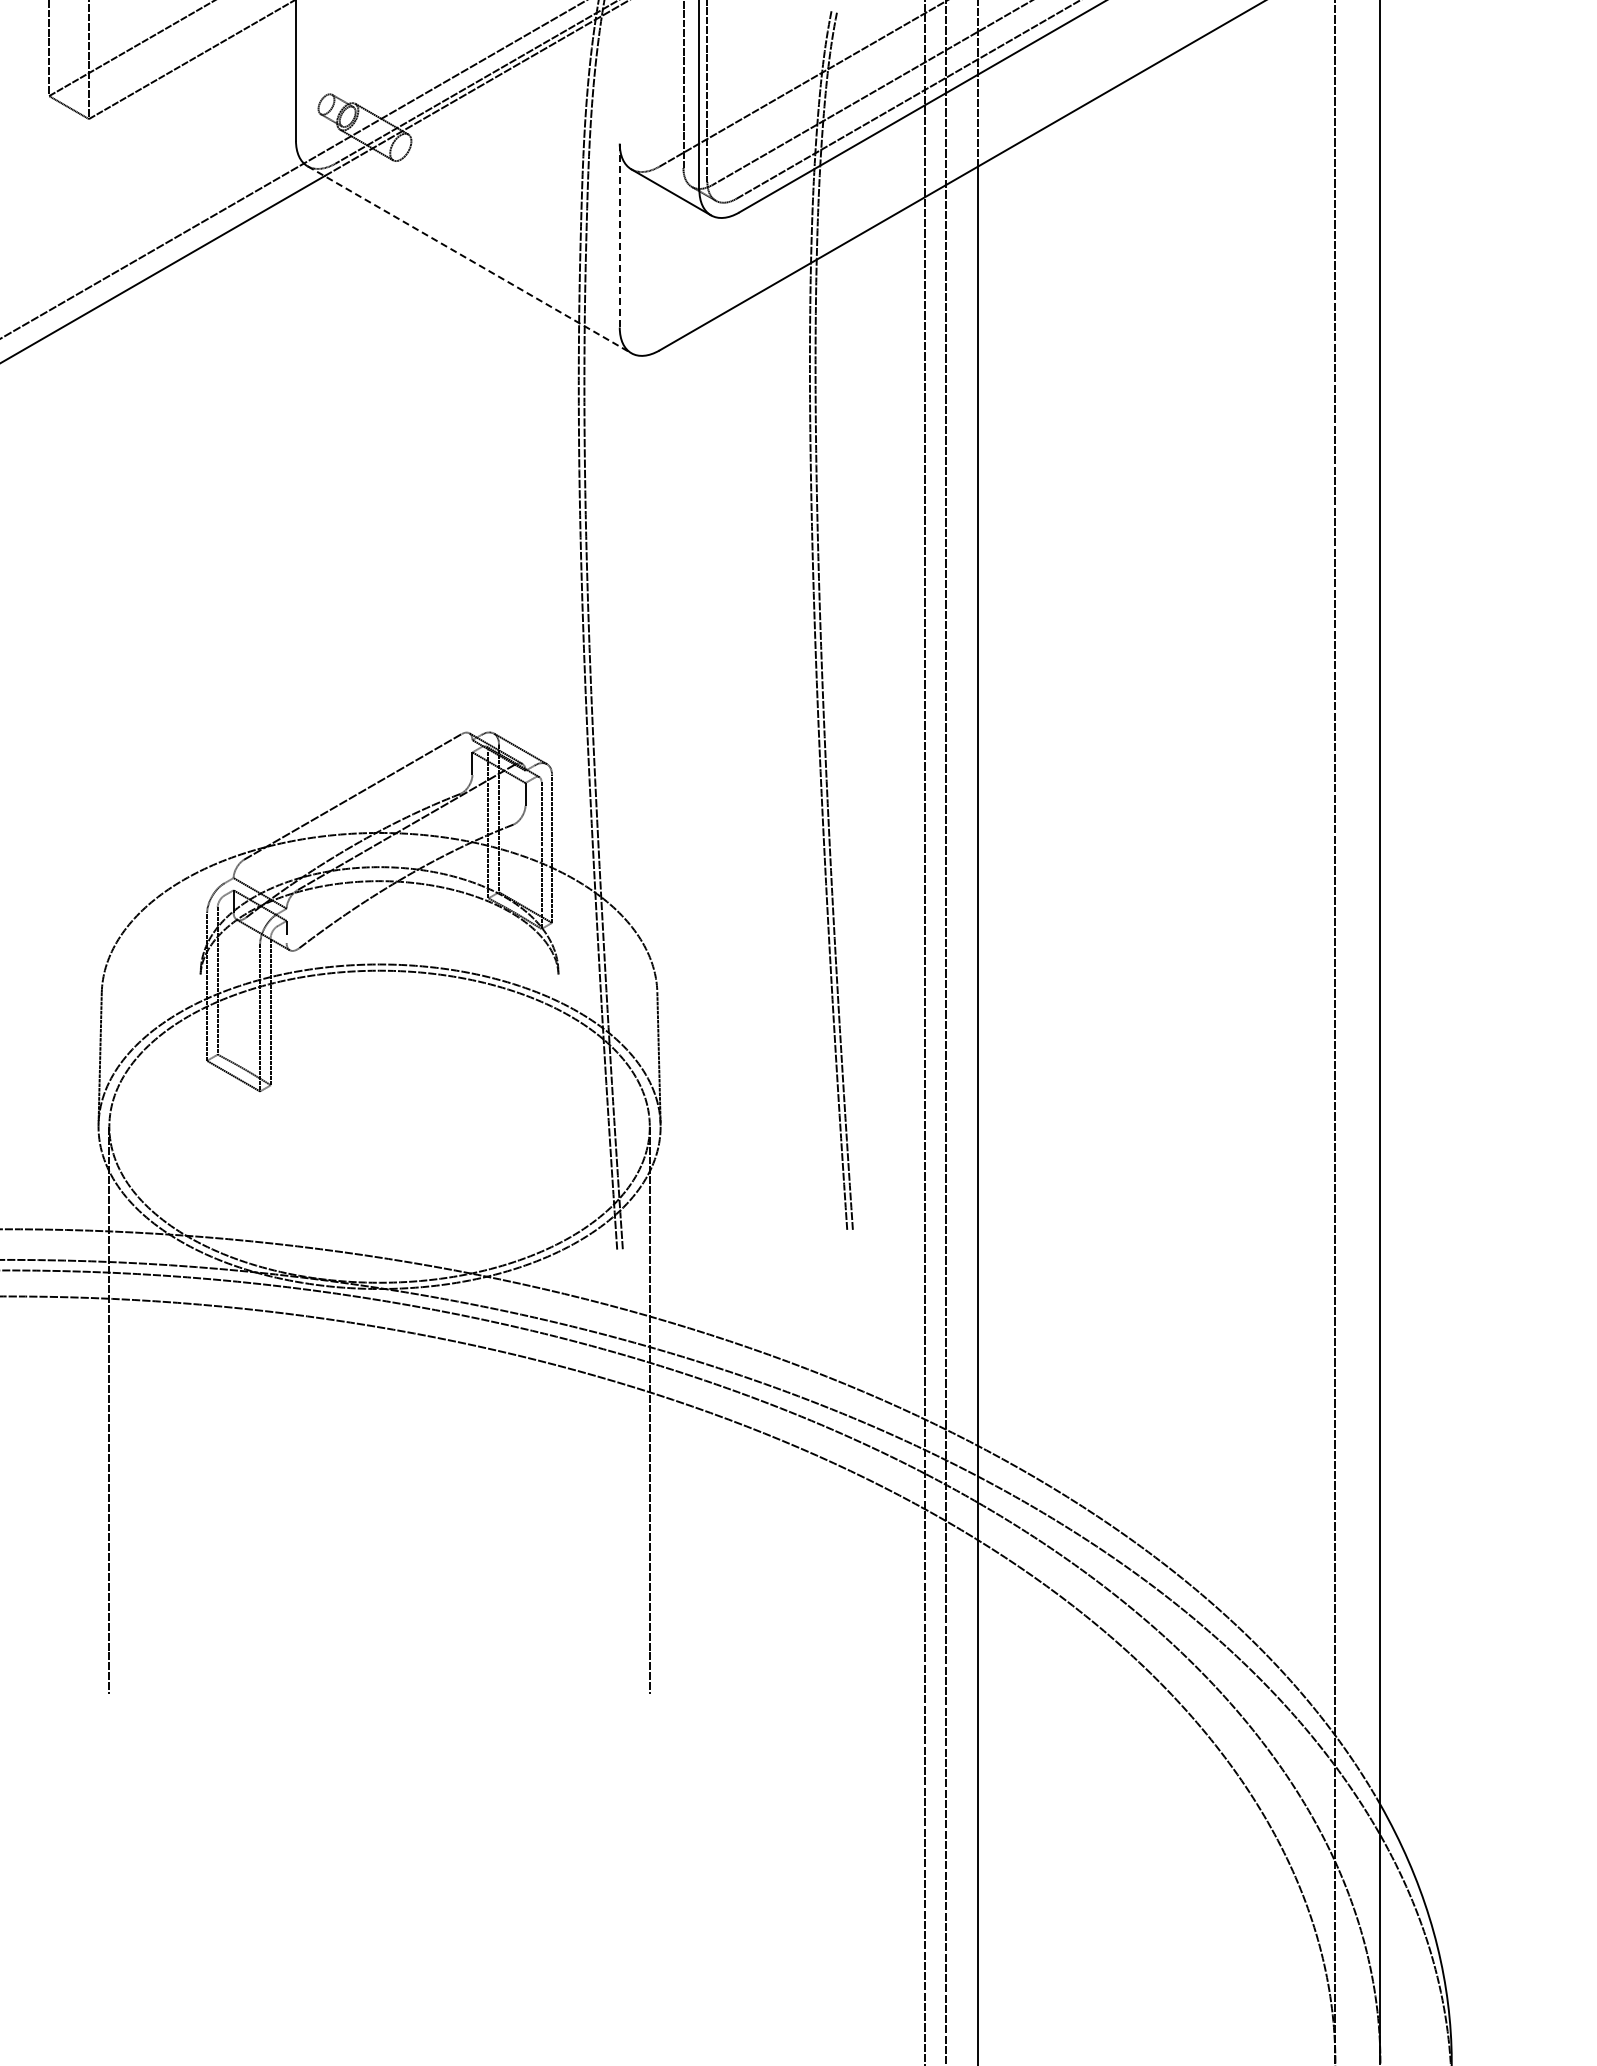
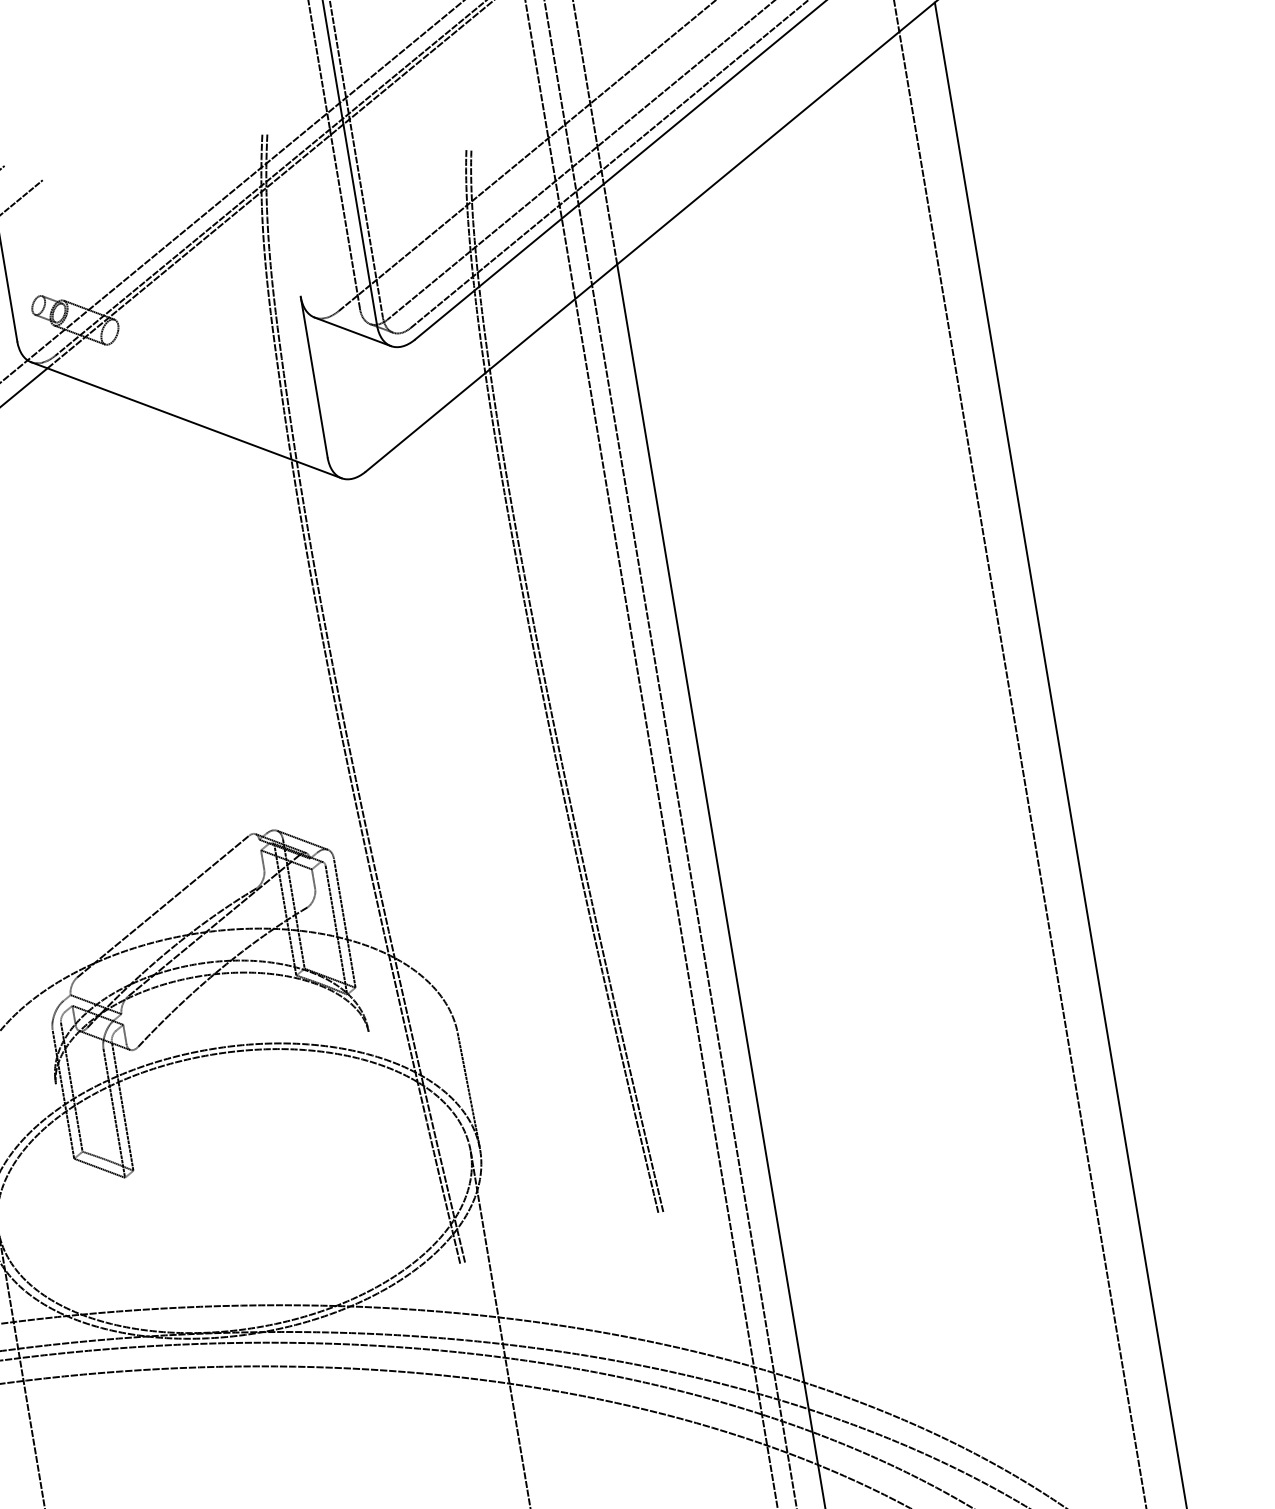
line: (619, 235) -> (313, 377), dashed -> solid
line: (469, 259) -> (186, 420), dashed -> solid

